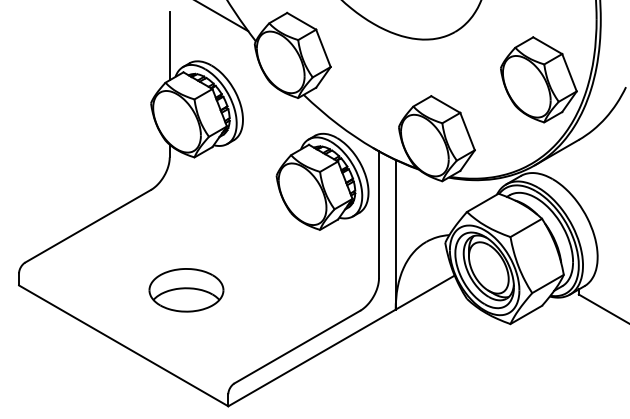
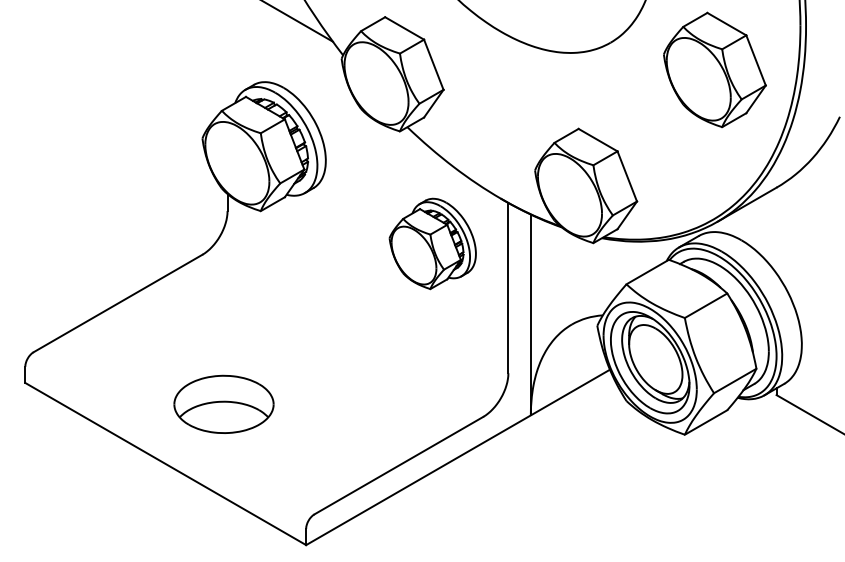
line: (169, 45) -> (227, 61), removed
part: (538, 79) -> (714, 69), moved
part: (322, 181) -> (432, 243), size x0.7
part: (186, 289) -> (223, 403), moved

